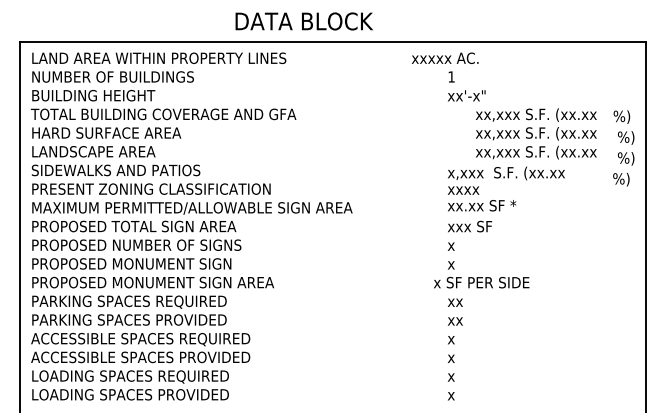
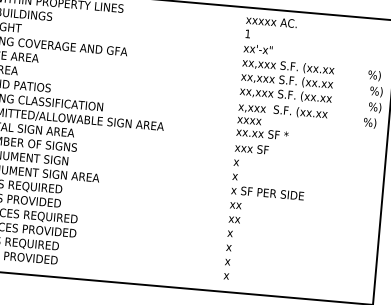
text: (445, 57) -> (271, 21), moved
text: (536, 133) -> (287, 80), moved
text: (481, 282) -> (267, 192), moved

